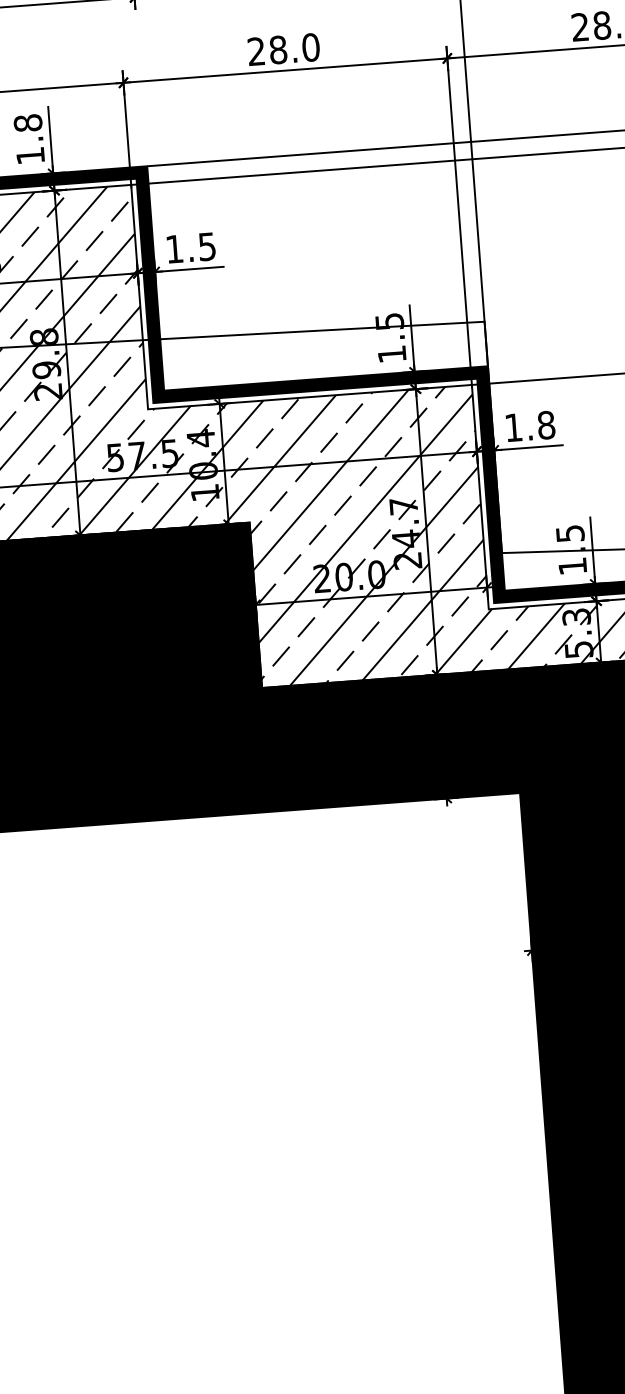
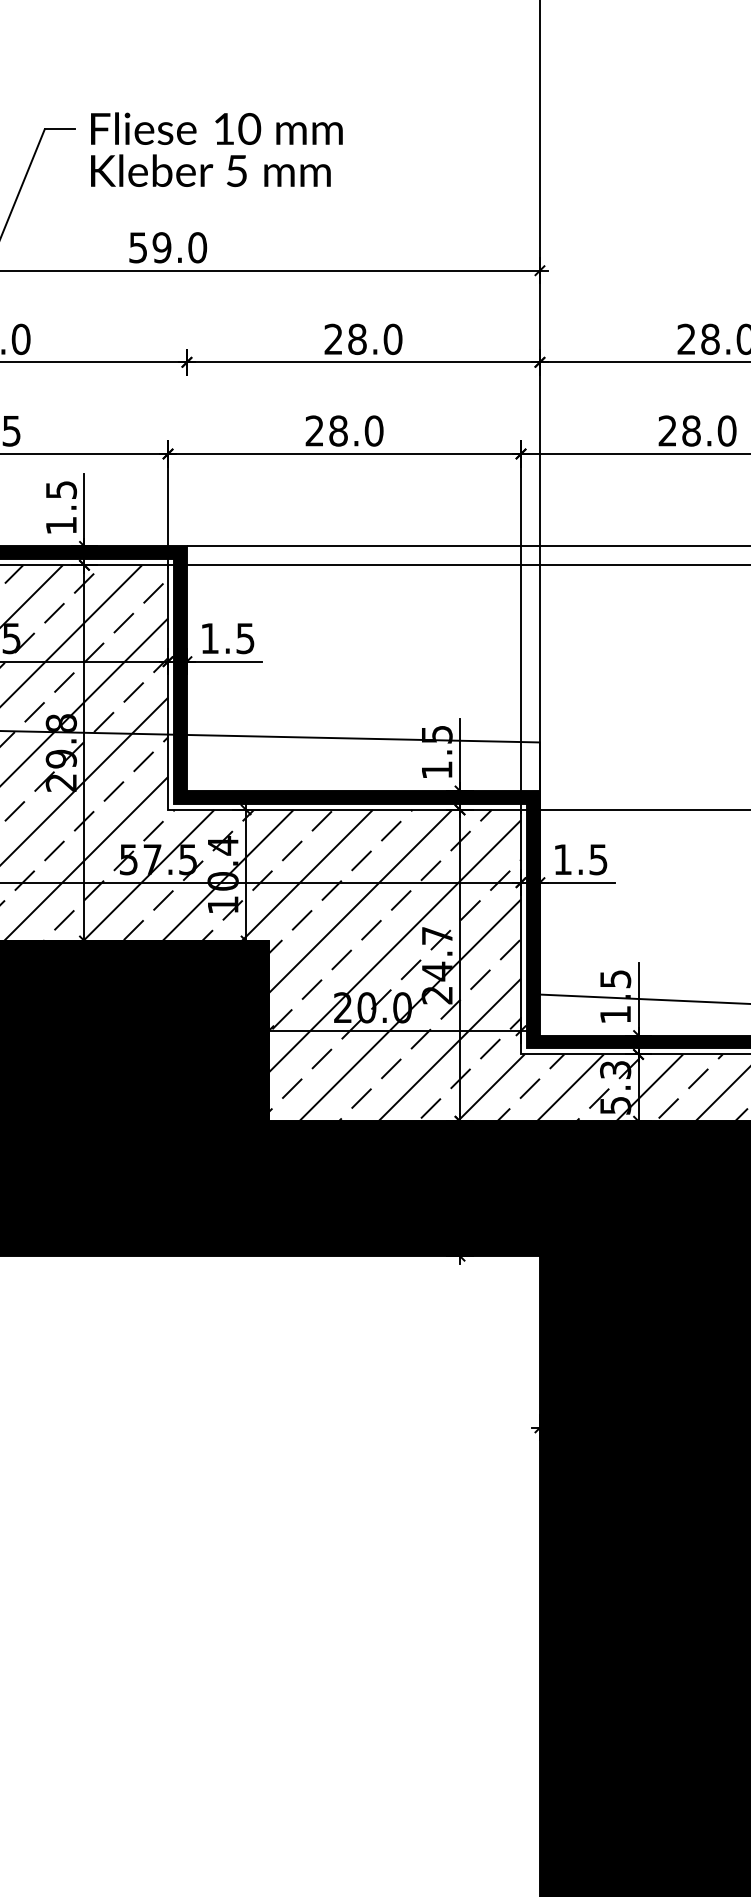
text: (27, 122) -> (60, 489), 1.8 -> 1.5
text: (546, 425) -> (598, 859), 1.8 -> 1.5

